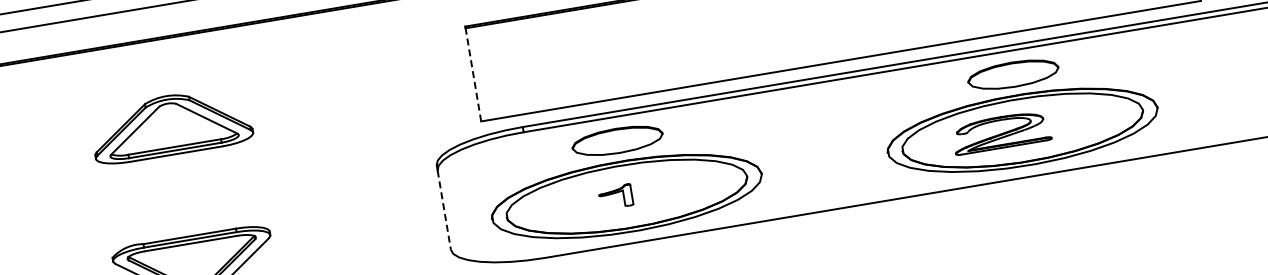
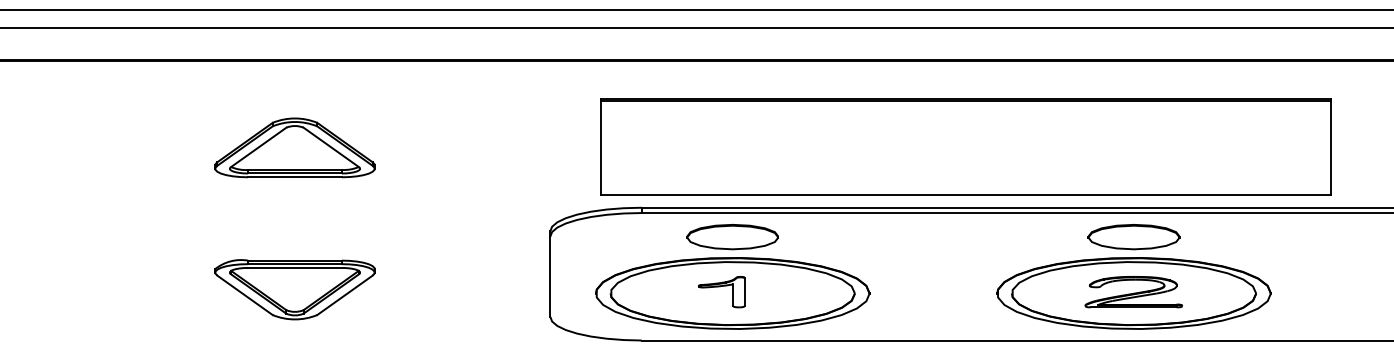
line: (473, 74) -> (601, 147), dashed -> solid
part: (1001, 132) -> (1133, 292), moved
part: (615, 197) -> (721, 292), size x1.43
line: (444, 210) -> (550, 277), dashed -> solid

